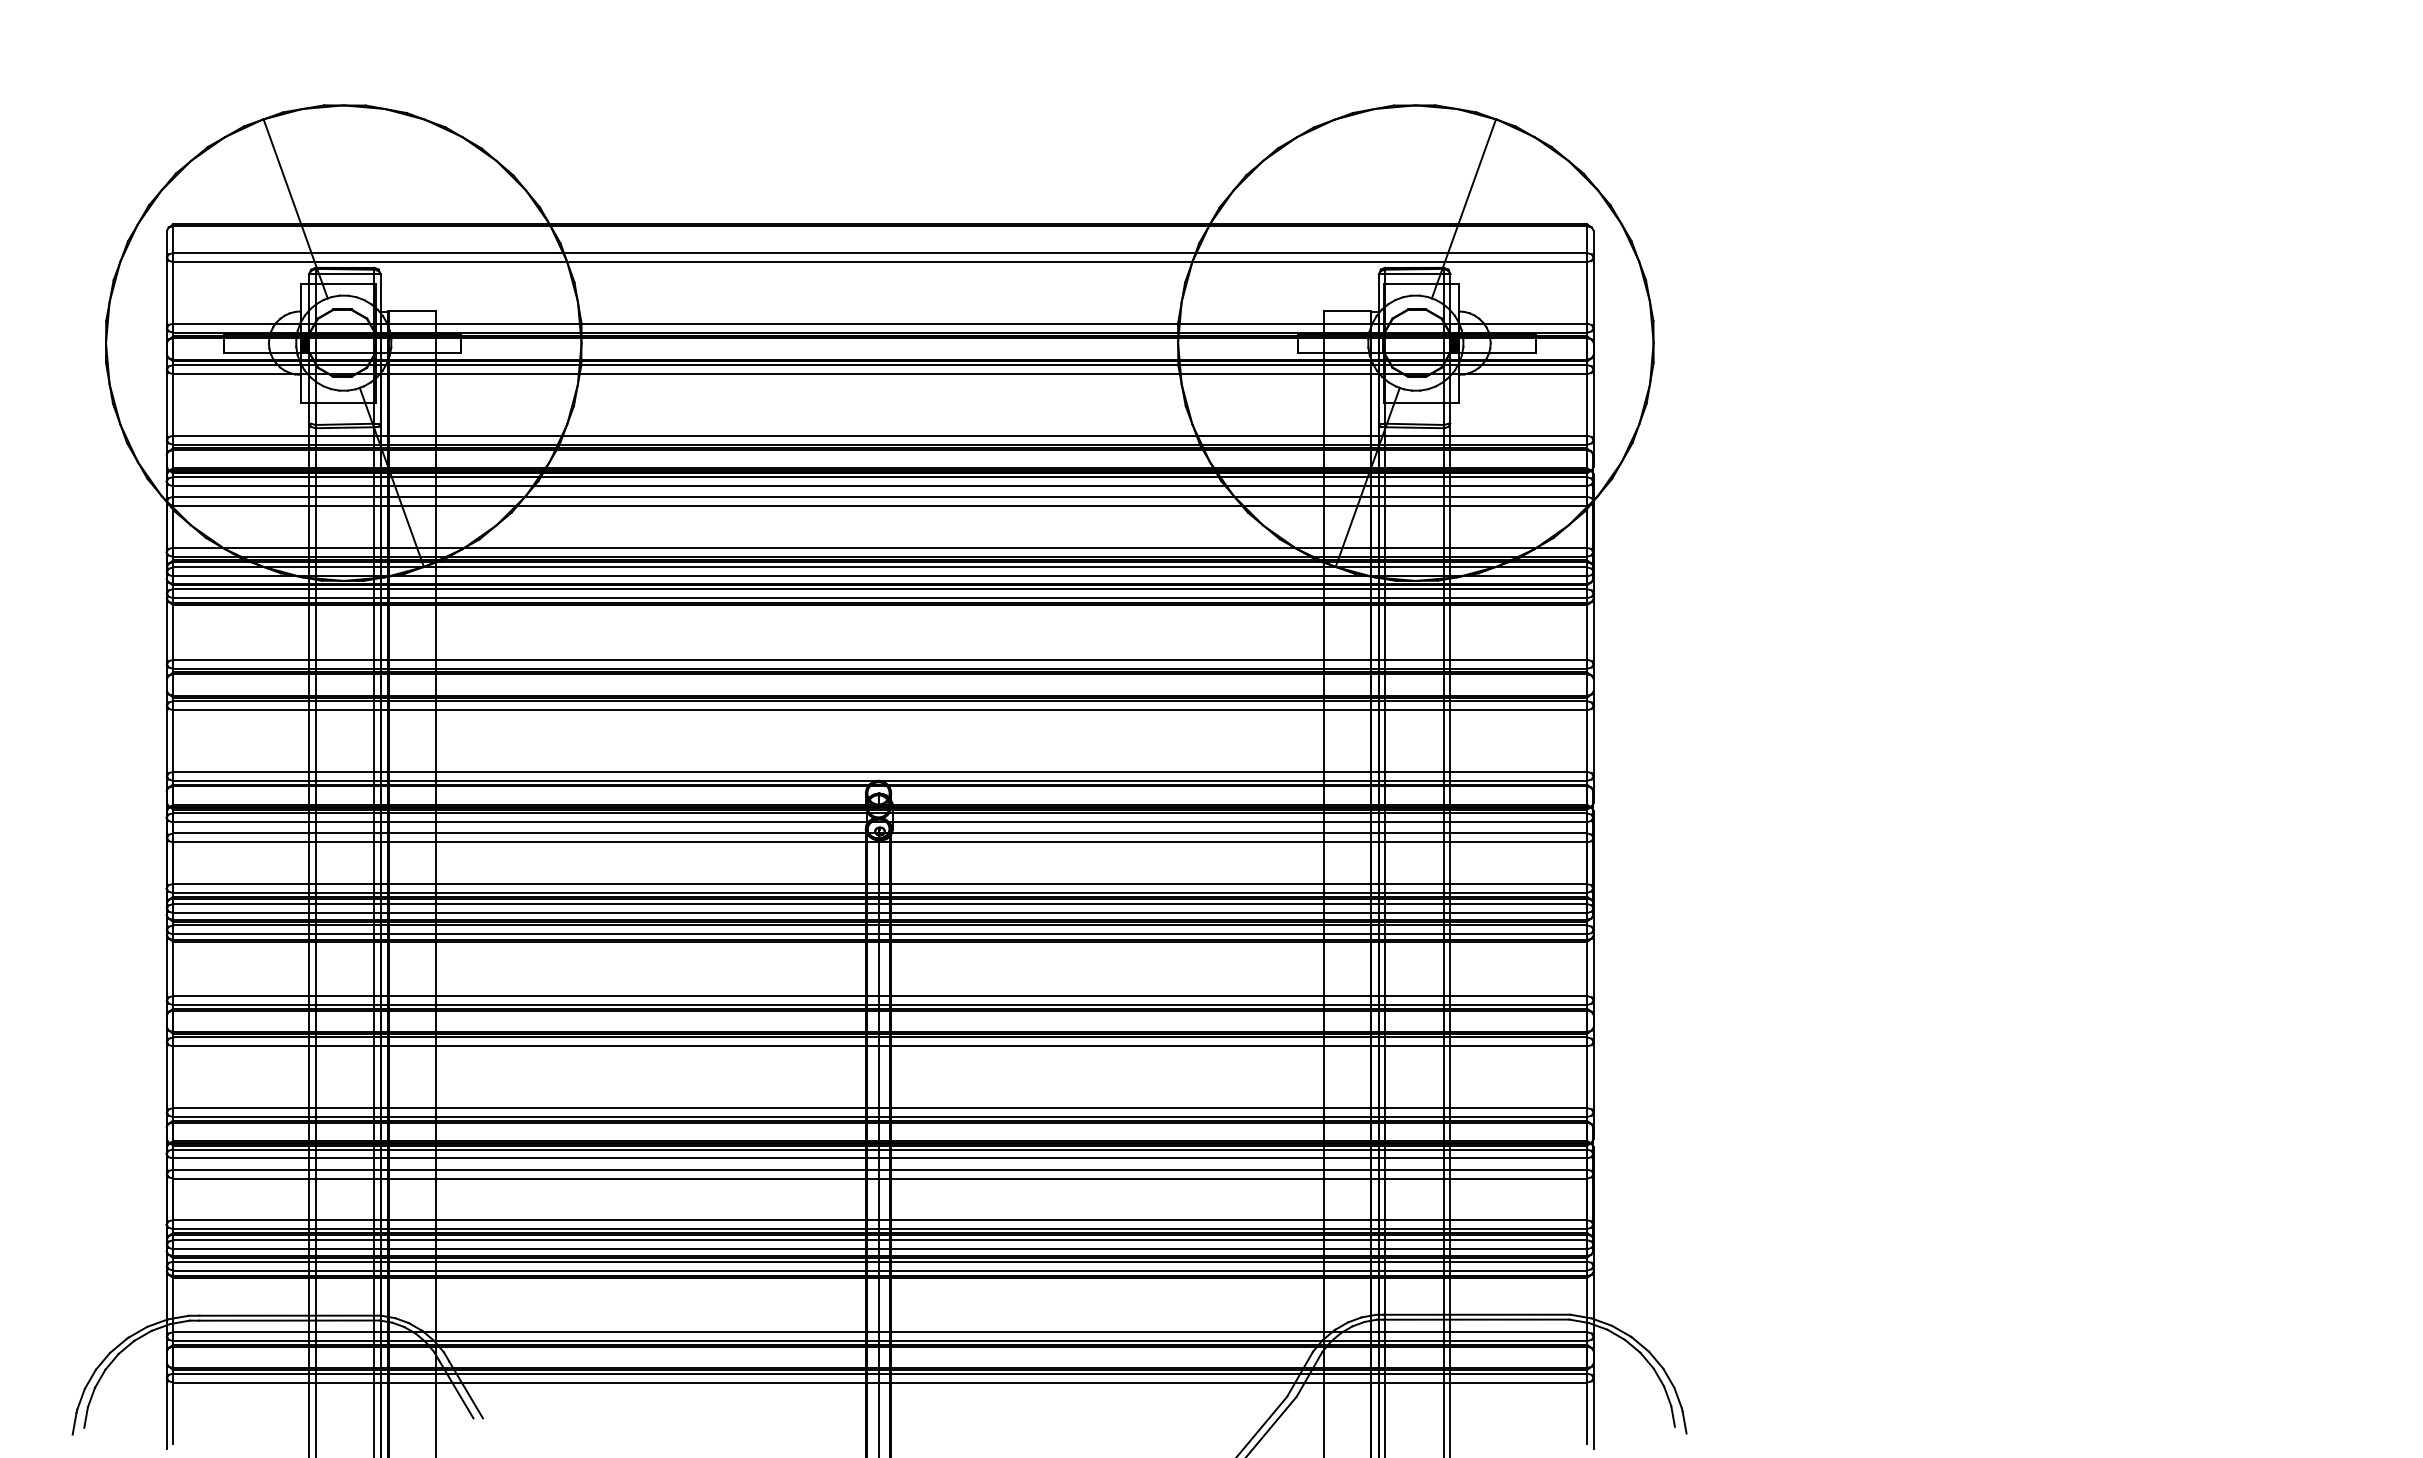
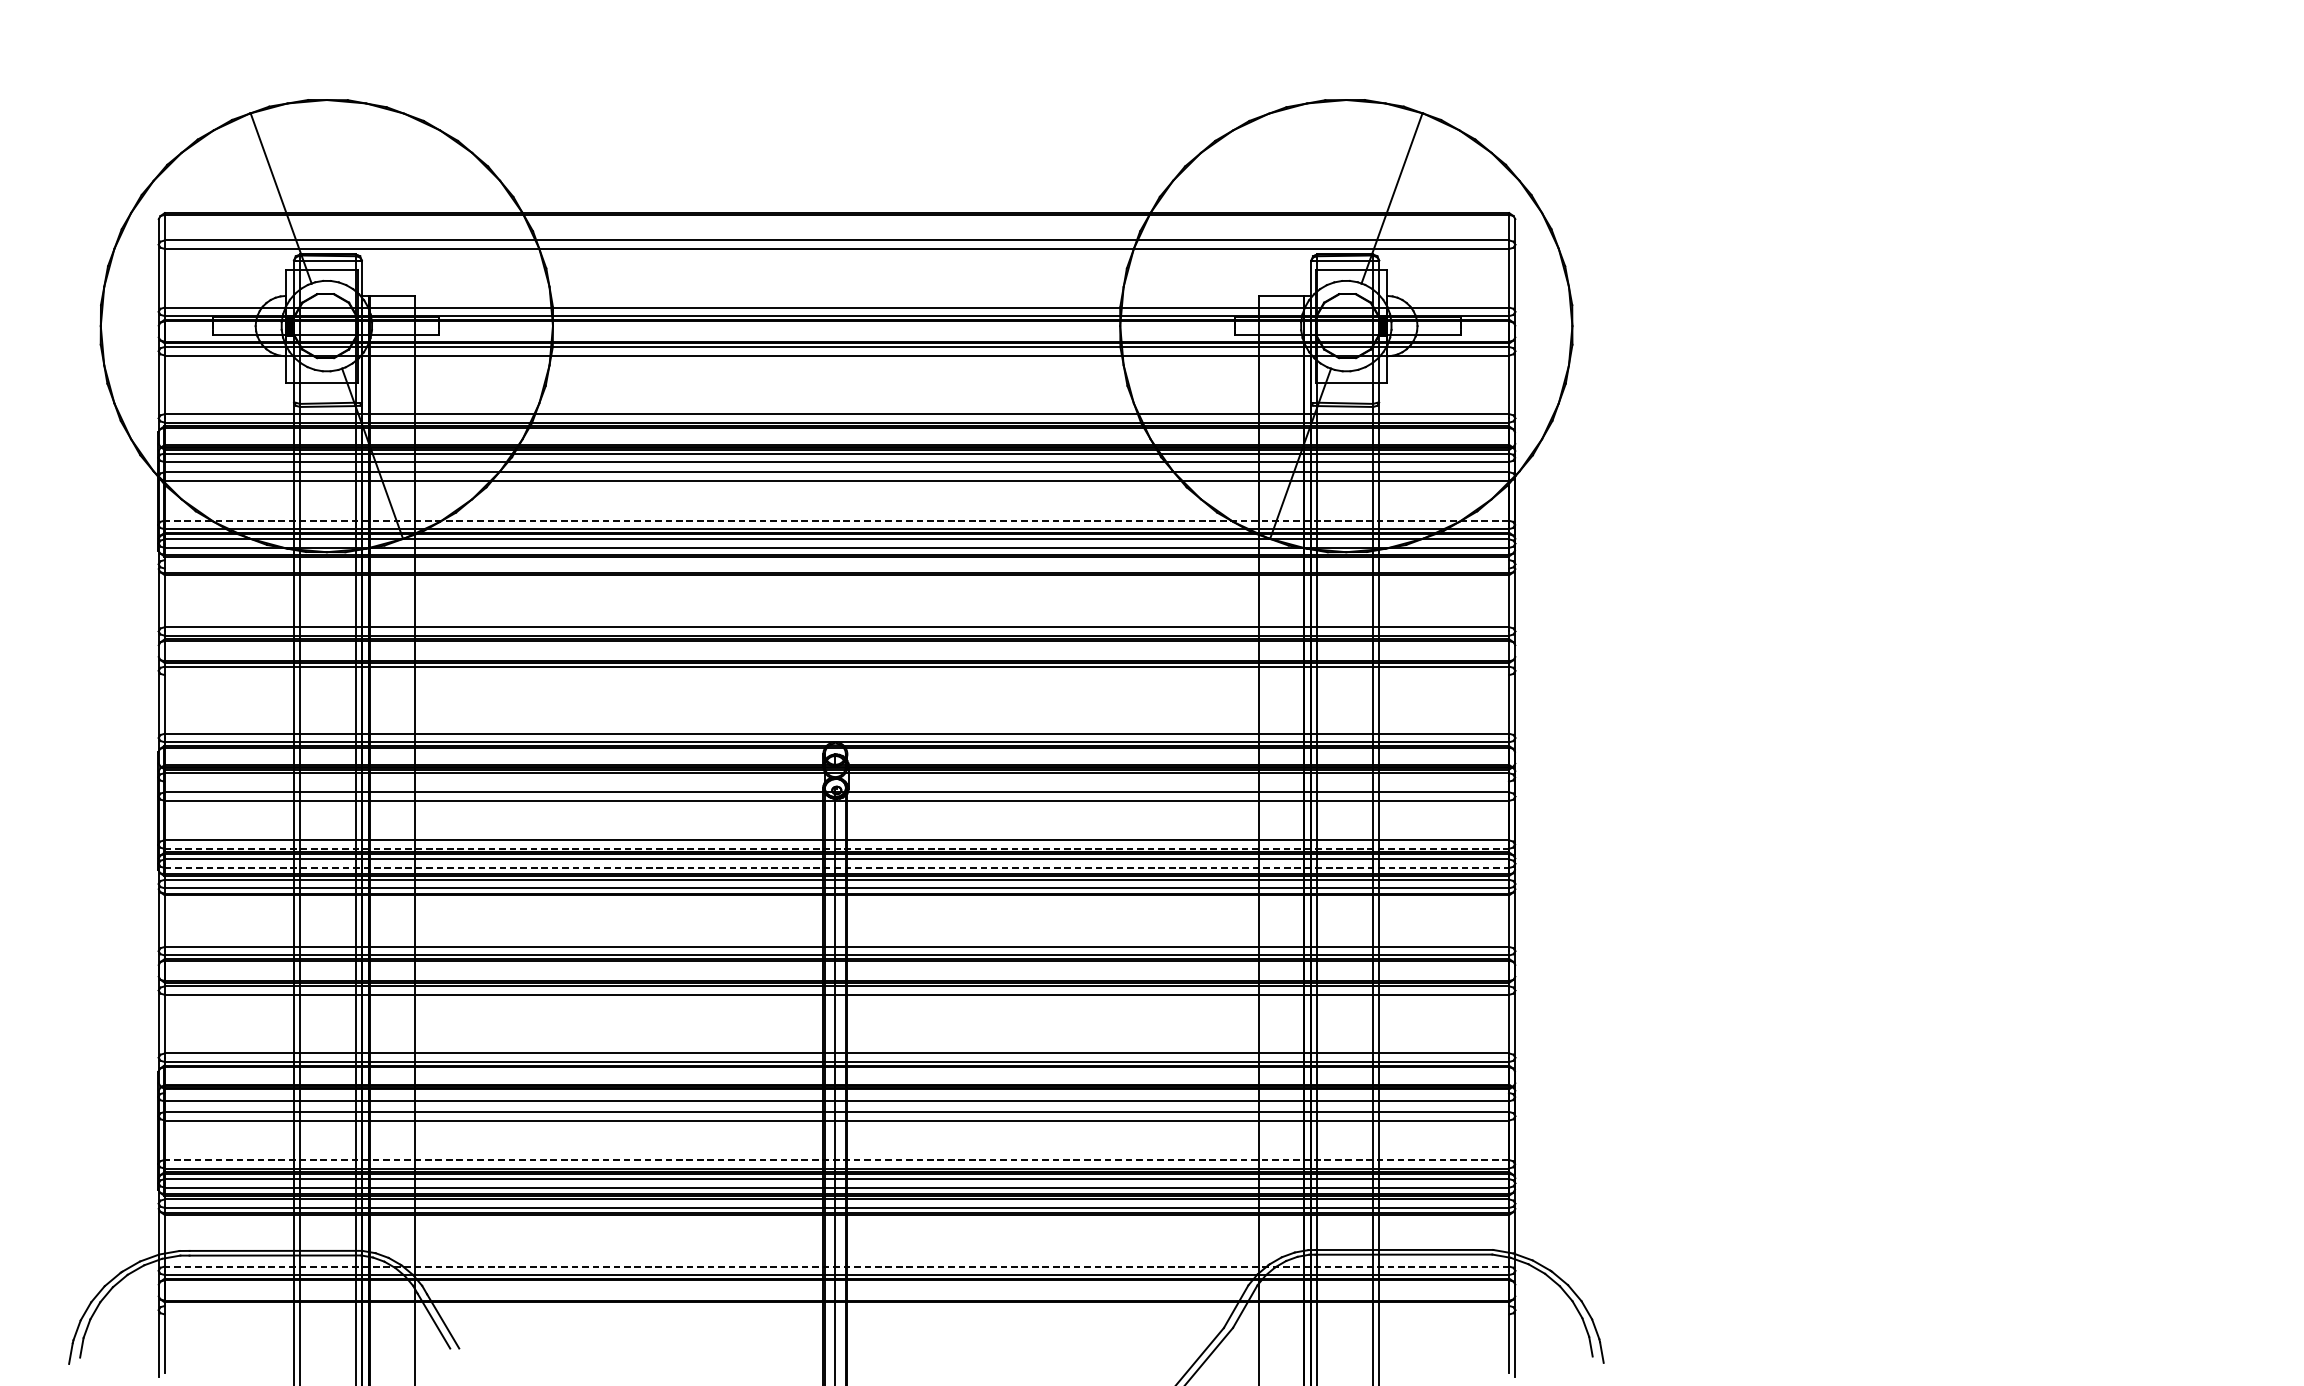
line: (879, 547) -> (836, 520), solid -> dashed
line: (880, 589) -> (837, 560), removed
line: (880, 598) -> (837, 568), removed
line: (880, 710) -> (837, 675), removed
line: (879, 822) -> (836, 781), removed
line: (879, 892) -> (836, 848), solid -> dashed
line: (880, 913) -> (837, 868), solid -> dashed
line: (879, 1149) -> (836, 1092), removed
line: (879, 1220) -> (836, 1160), solid -> dashed
line: (880, 1332) -> (837, 1266), solid -> dashed
line: (880, 1373) -> (837, 1305), removed
line: (880, 1382) -> (837, 1314), removed

